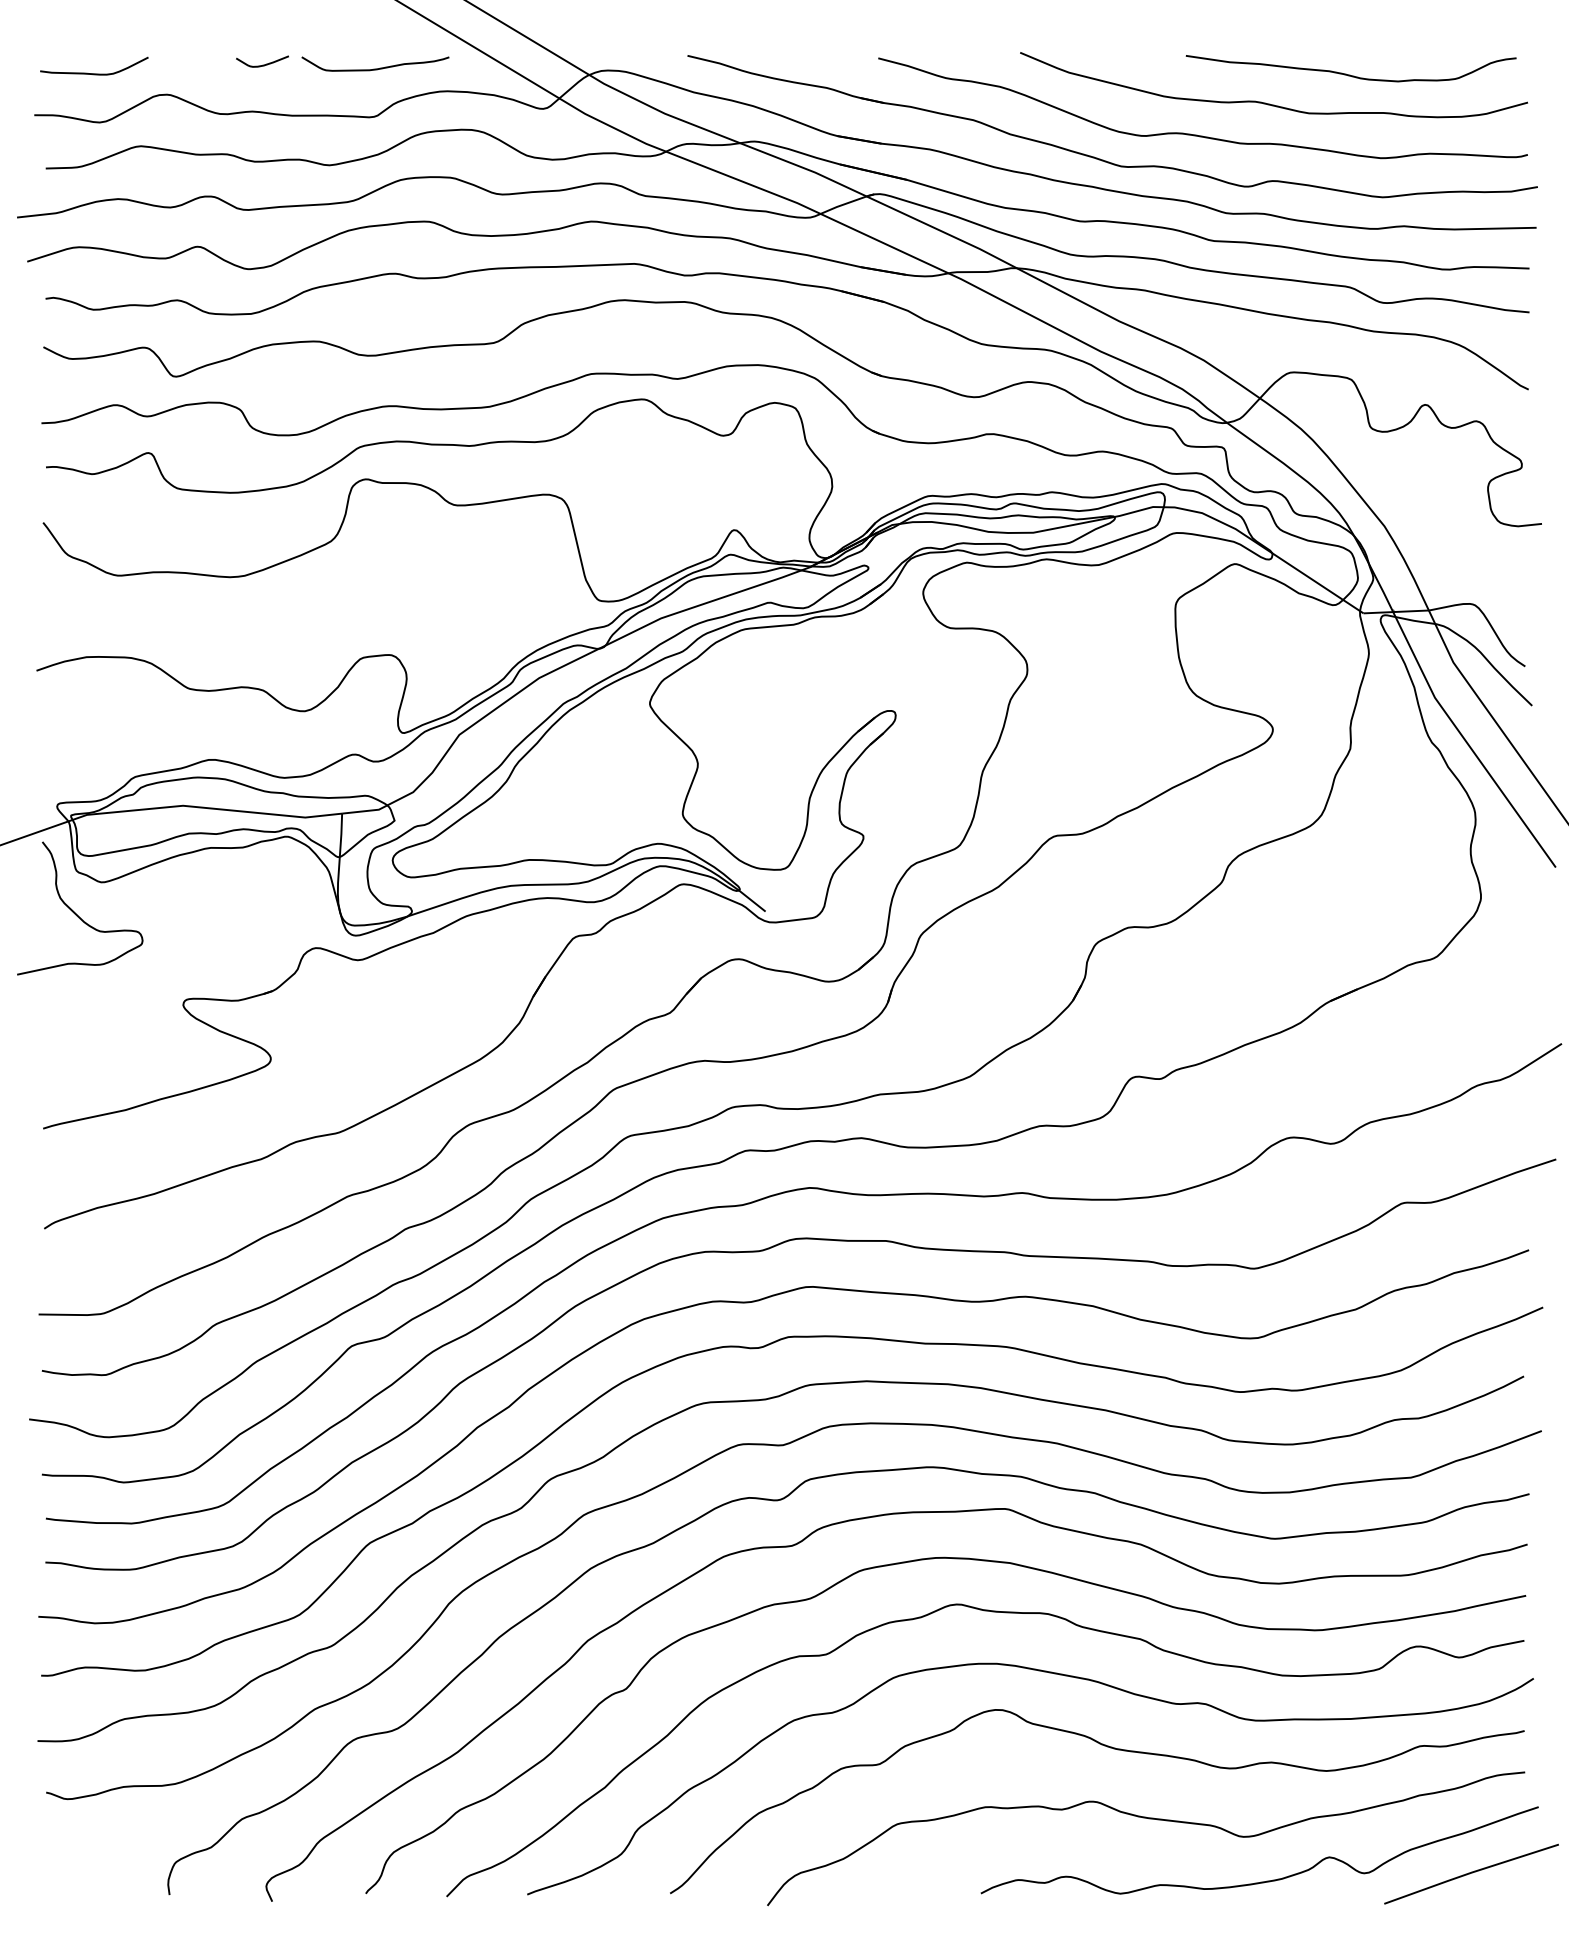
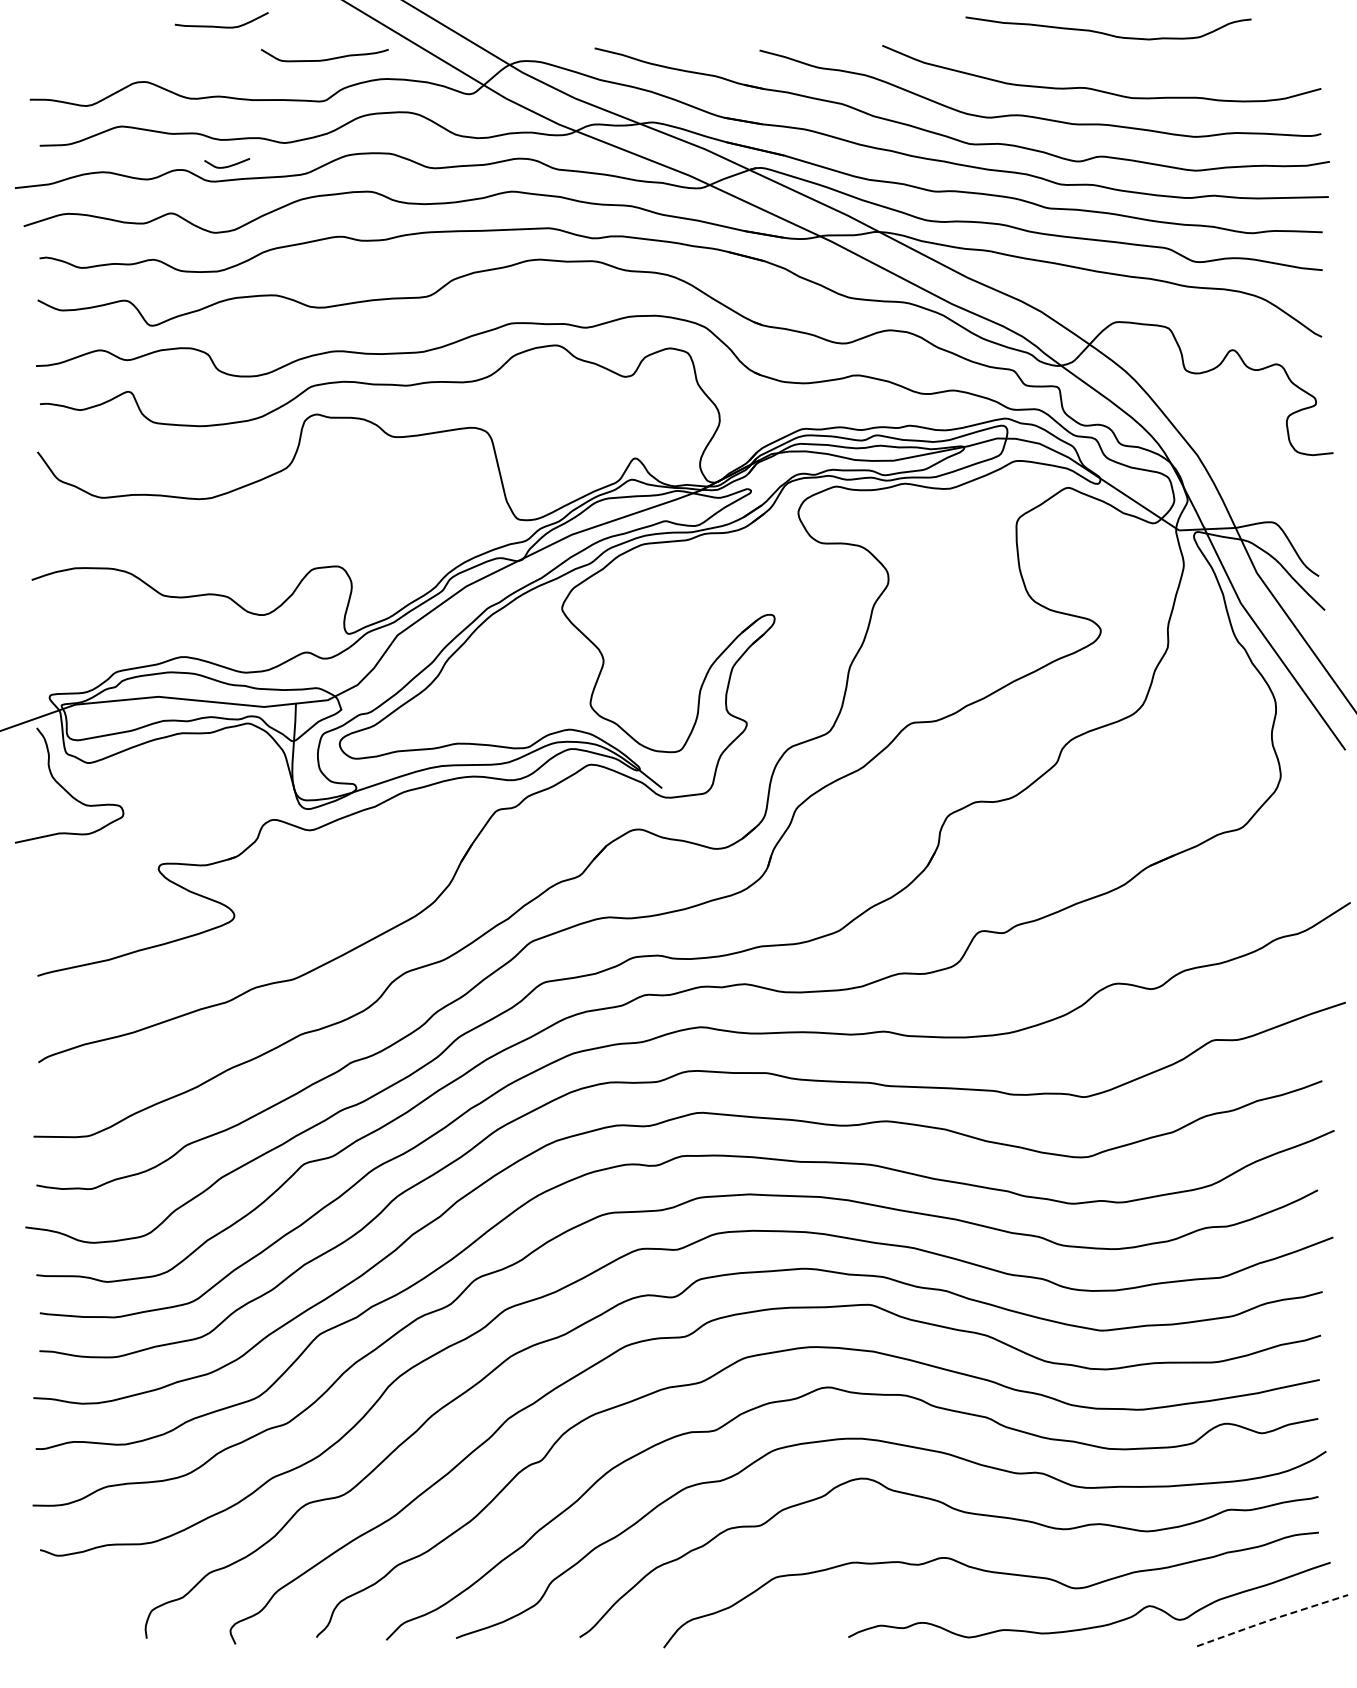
curve: (264, 64) -> (228, 165), moved
curve: (94, 73) -> (221, 26), moved
curve: (1351, 74) -> (1108, 33), moved
line: (1471, 1872) -> (1272, 1619), solid -> dashed

